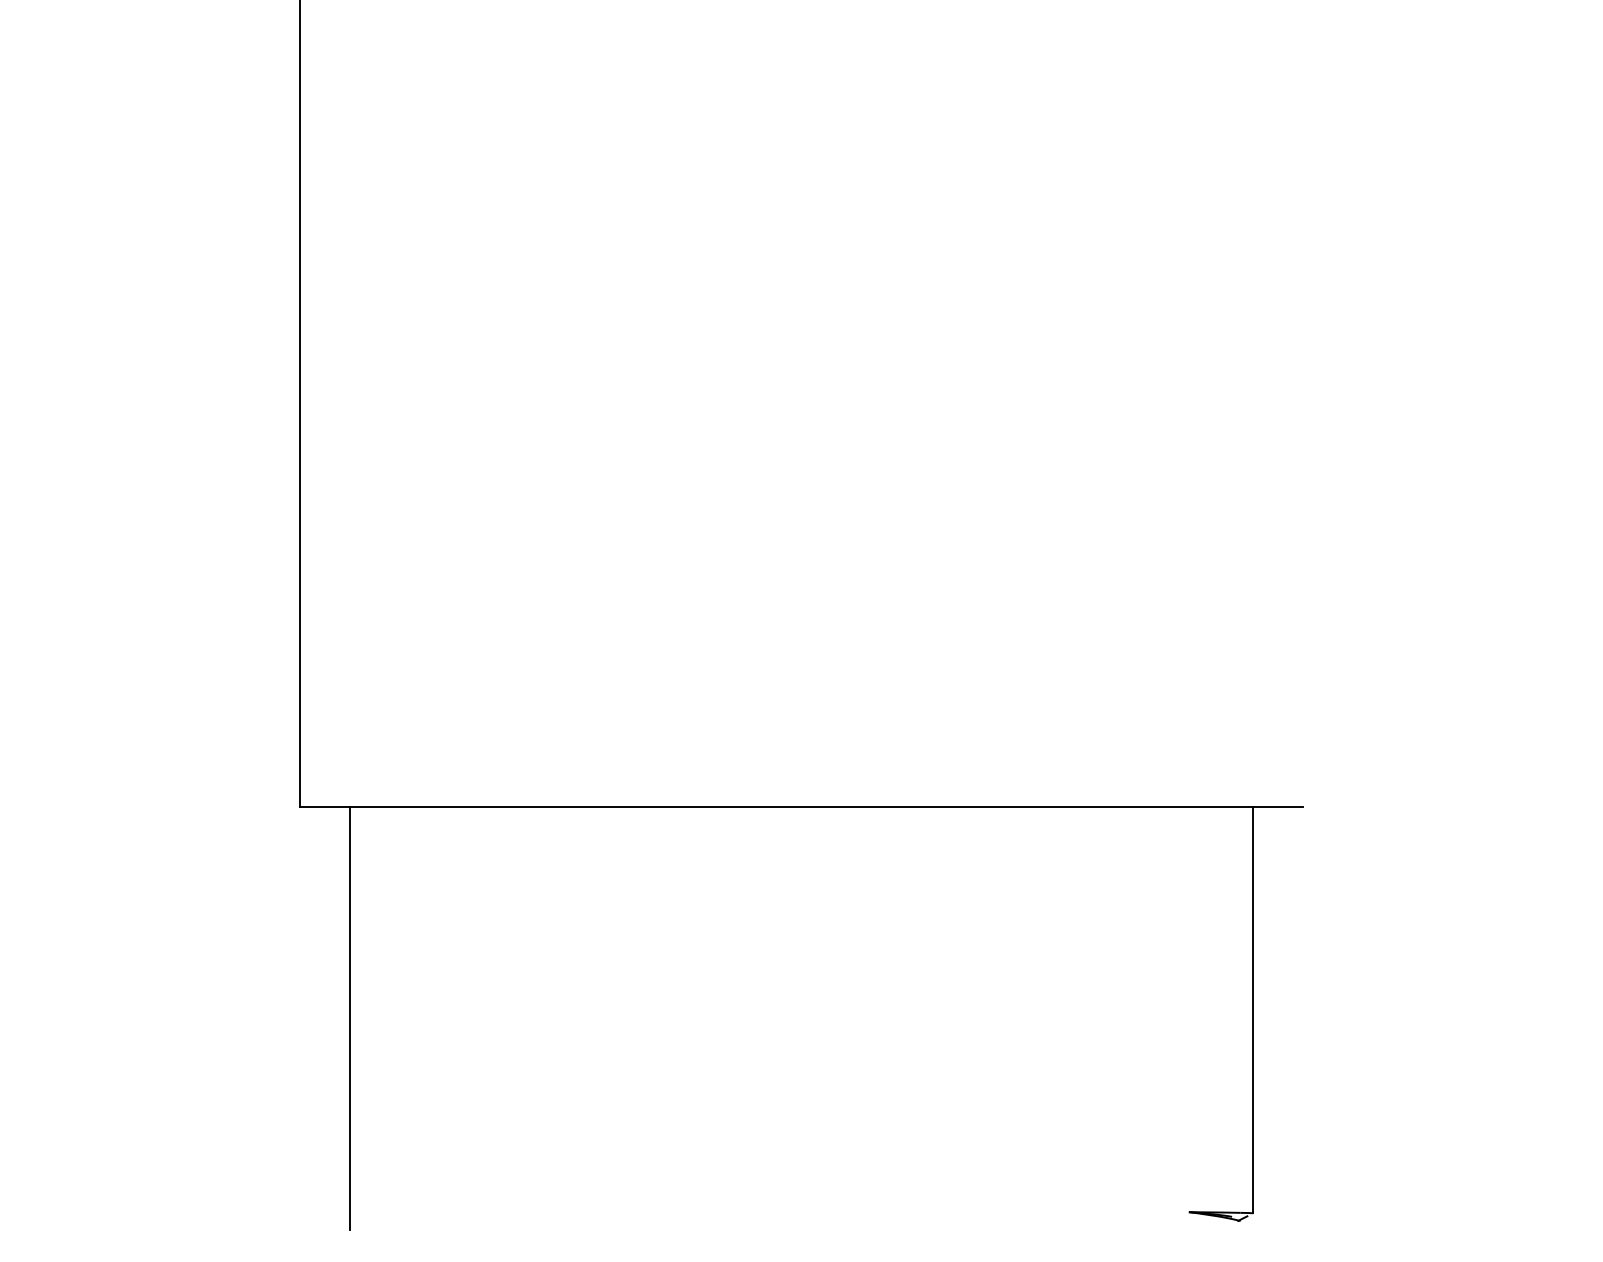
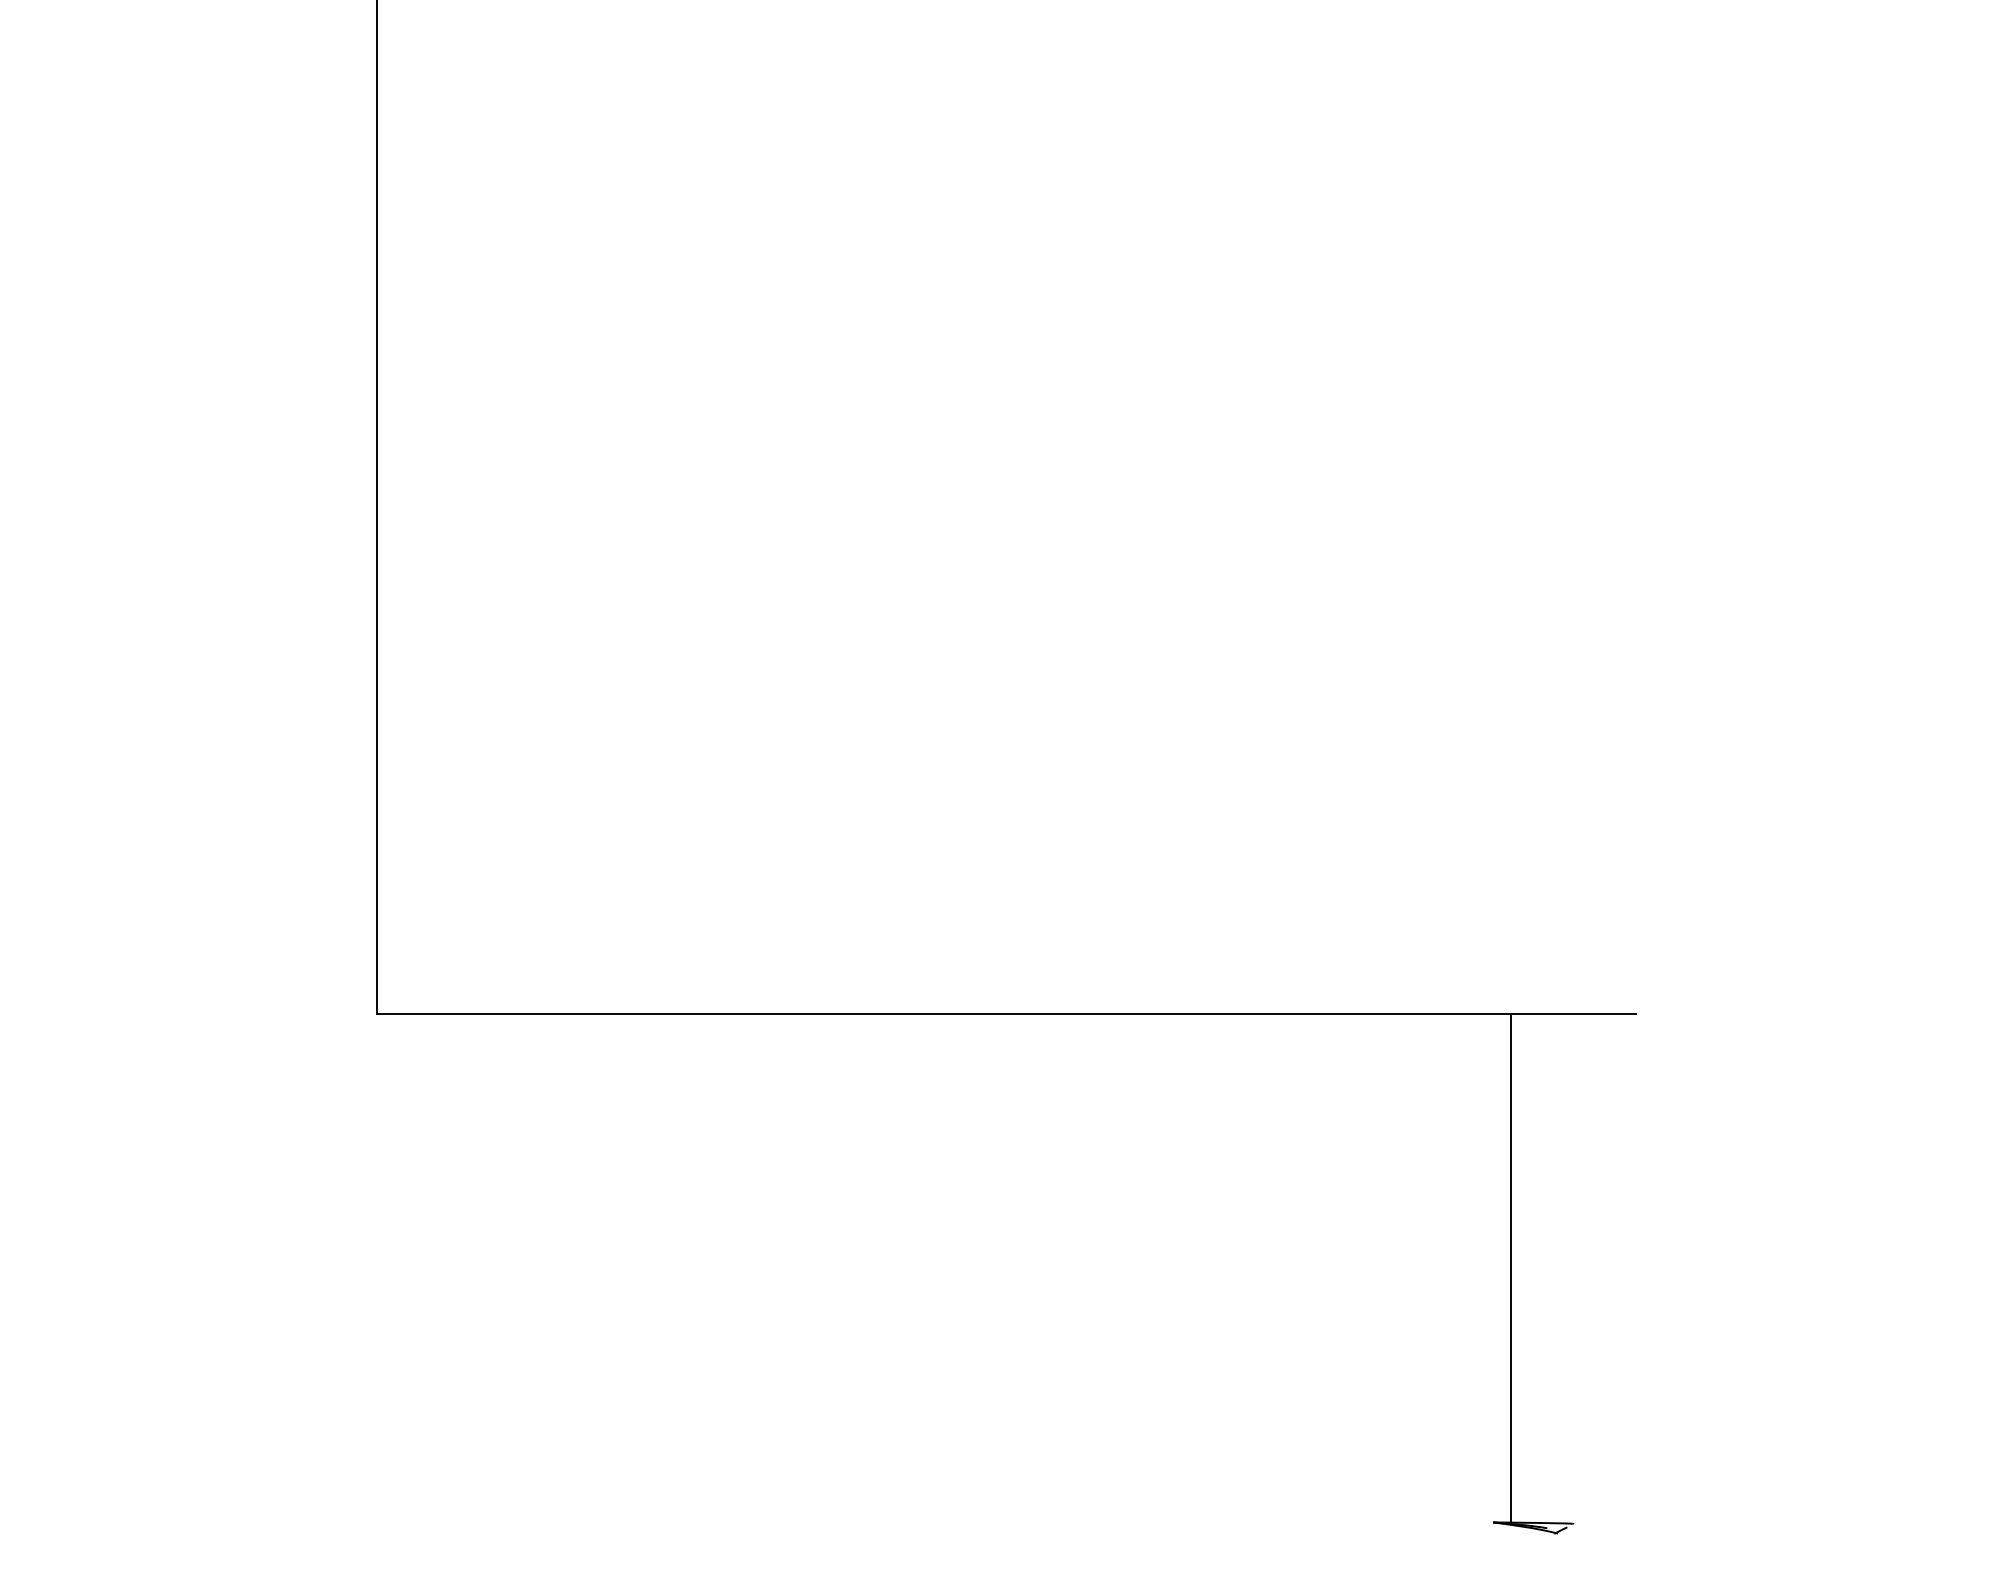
line: (1253, 1010) -> (1511, 1269), moved
line: (349, 1018) -> (438, 1279), removed

